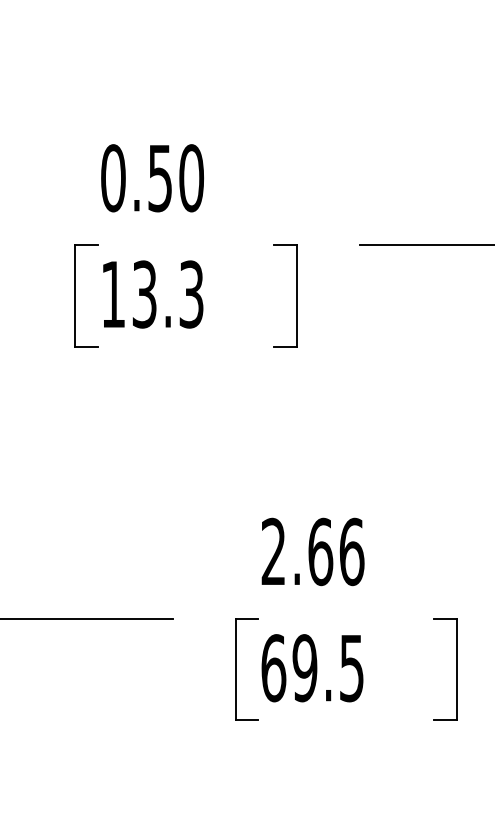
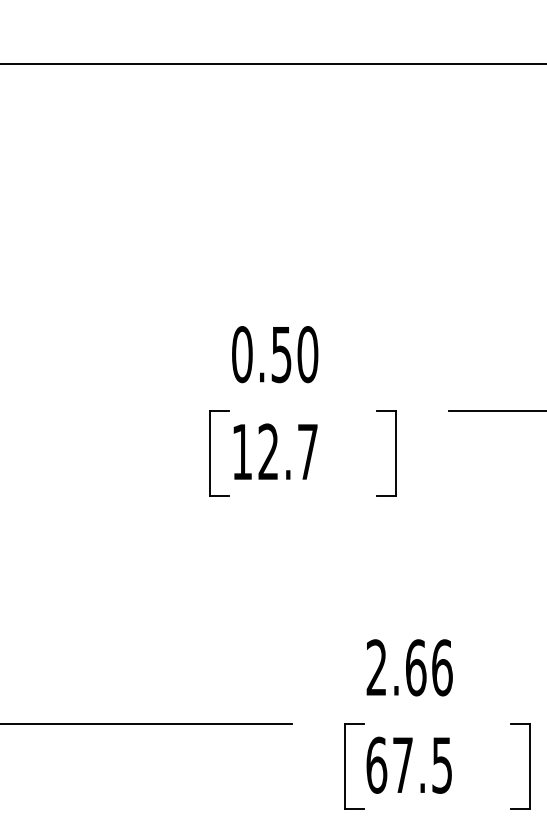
text: (167, 293) -> (287, 451), 13.3 -> 12.7
text: (304, 667) -> (402, 764), 69.5 -> 67.5

